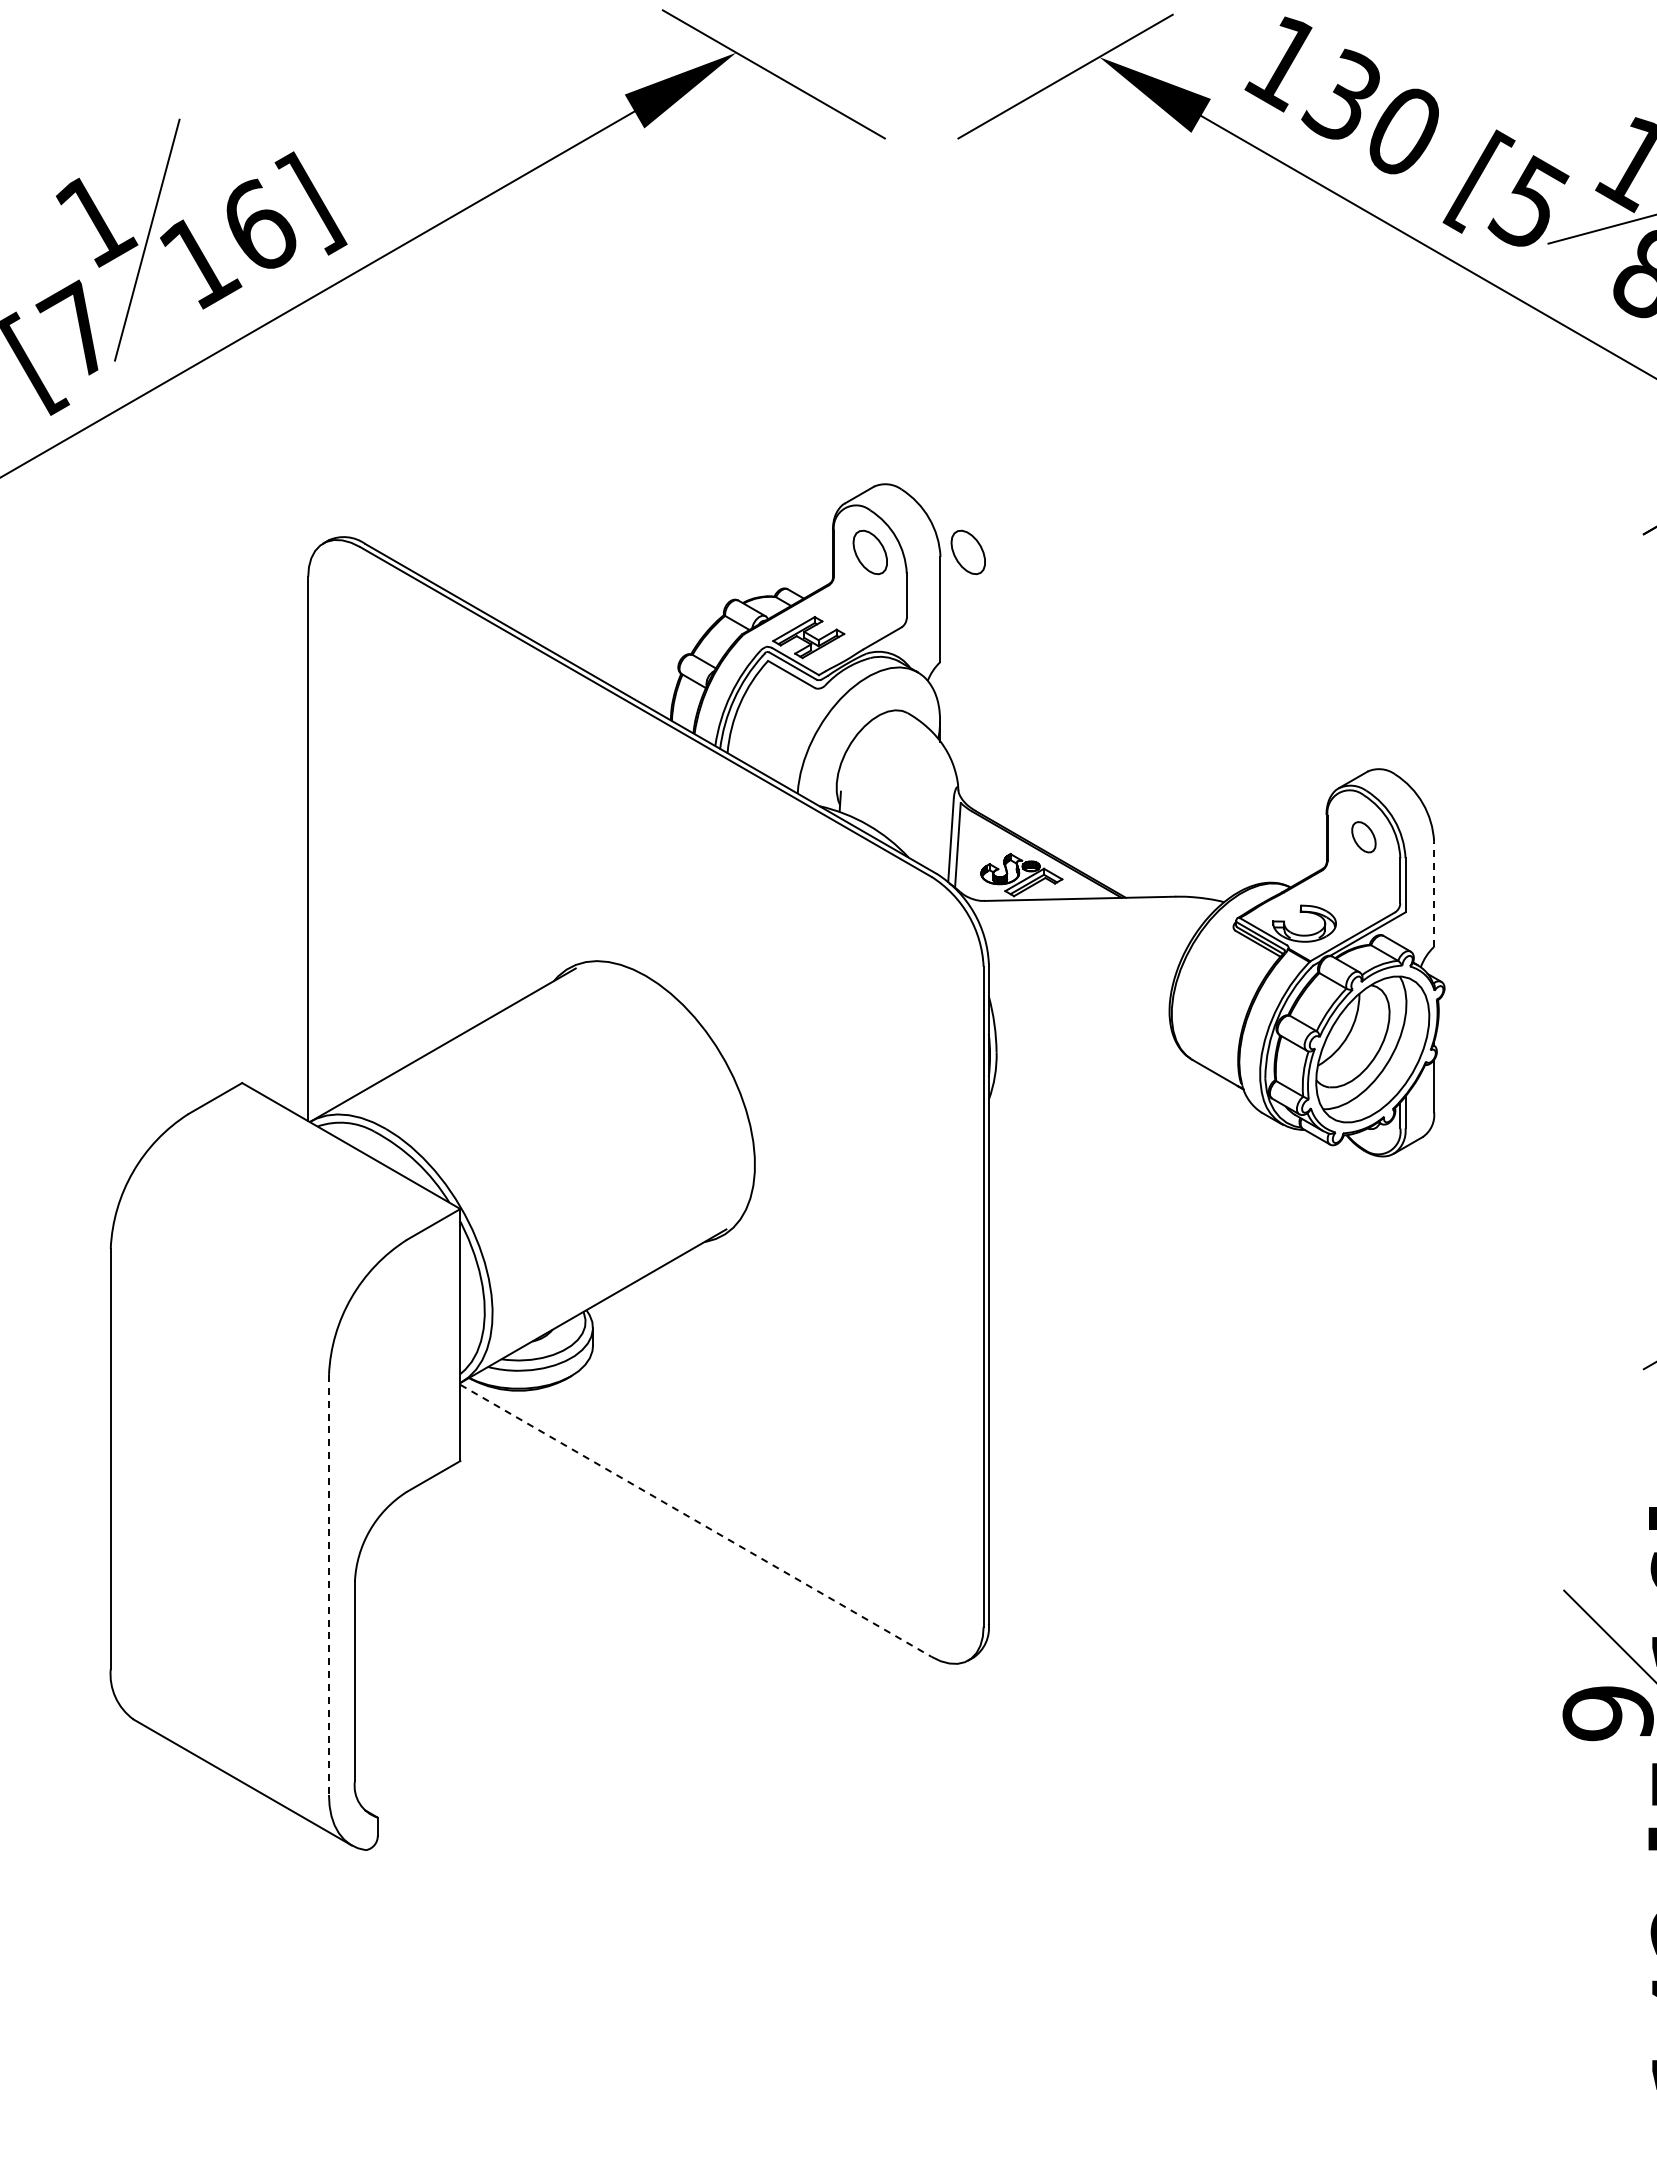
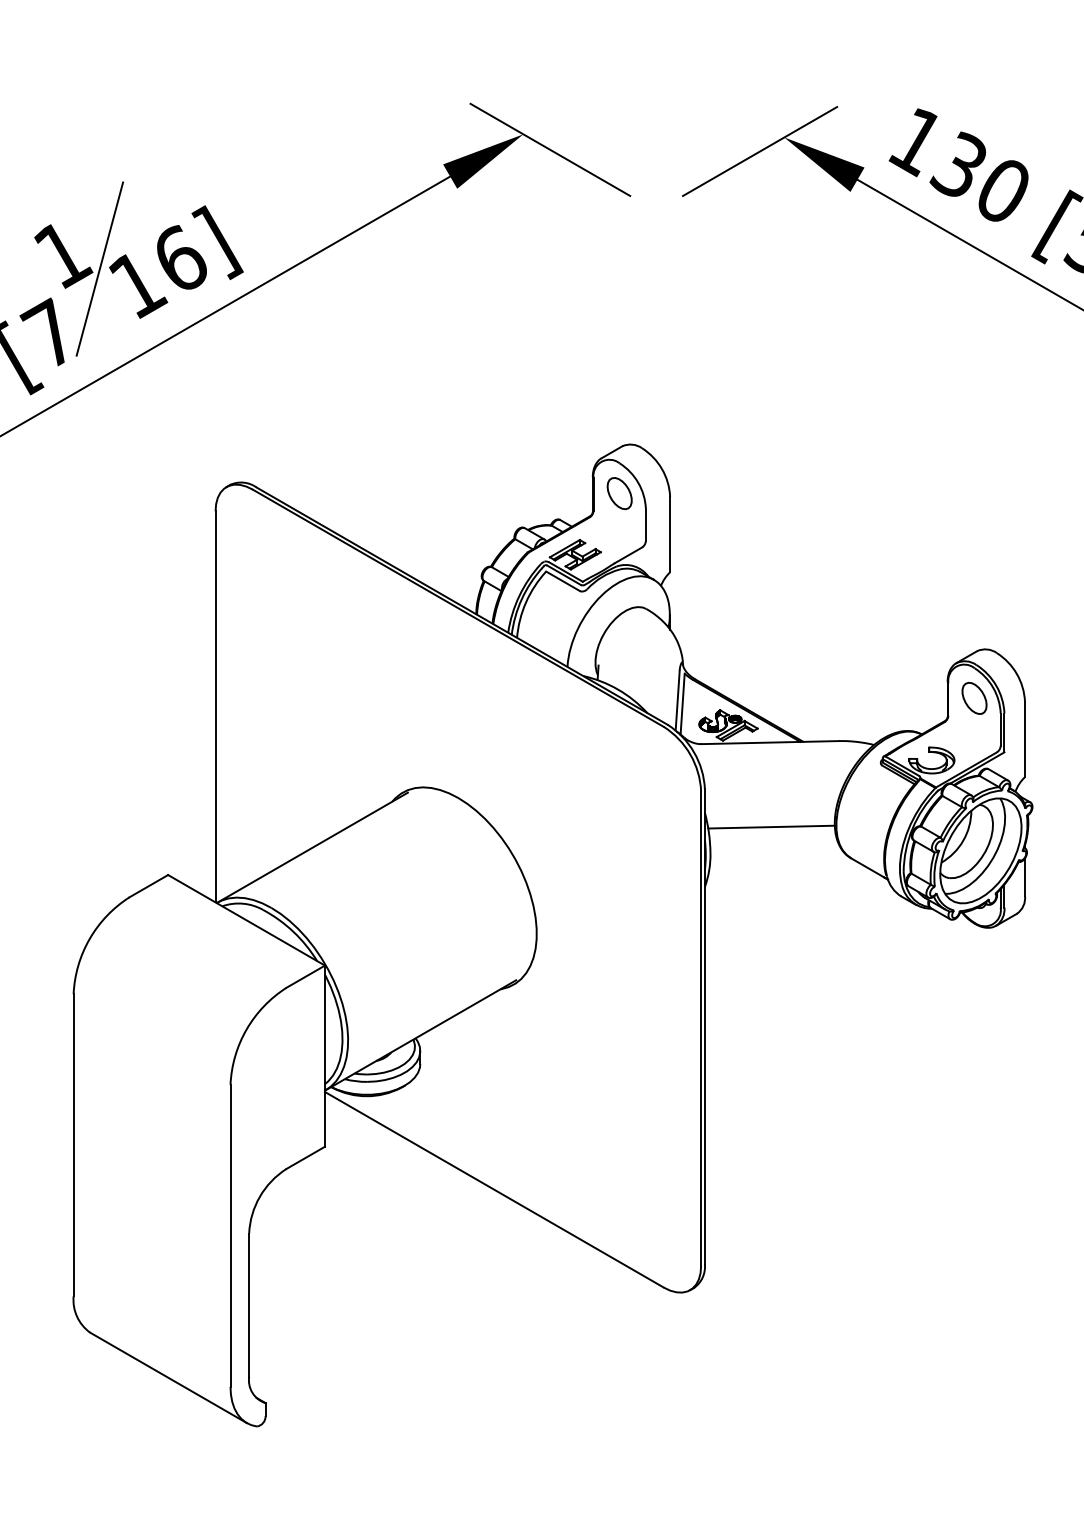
part: (967, 552) -> (689, 493), removed
part: (1363, 836) -> (974, 697), size x1.43
line: (1434, 894) -> (1025, 739), dashed -> solid
line: (1081, 1016) -> (771, 827), added
line: (696, 1521) -> (494, 1190), dashed -> solid
line: (328, 1585) -> (230, 1236), dashed -> solid

